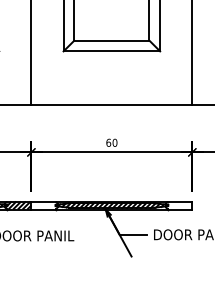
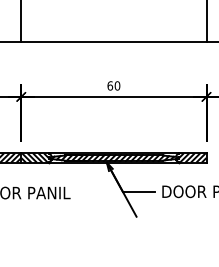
hatch: (44, 205) -> (36, 158), added
hatch: (179, 205) -> (191, 158), added

